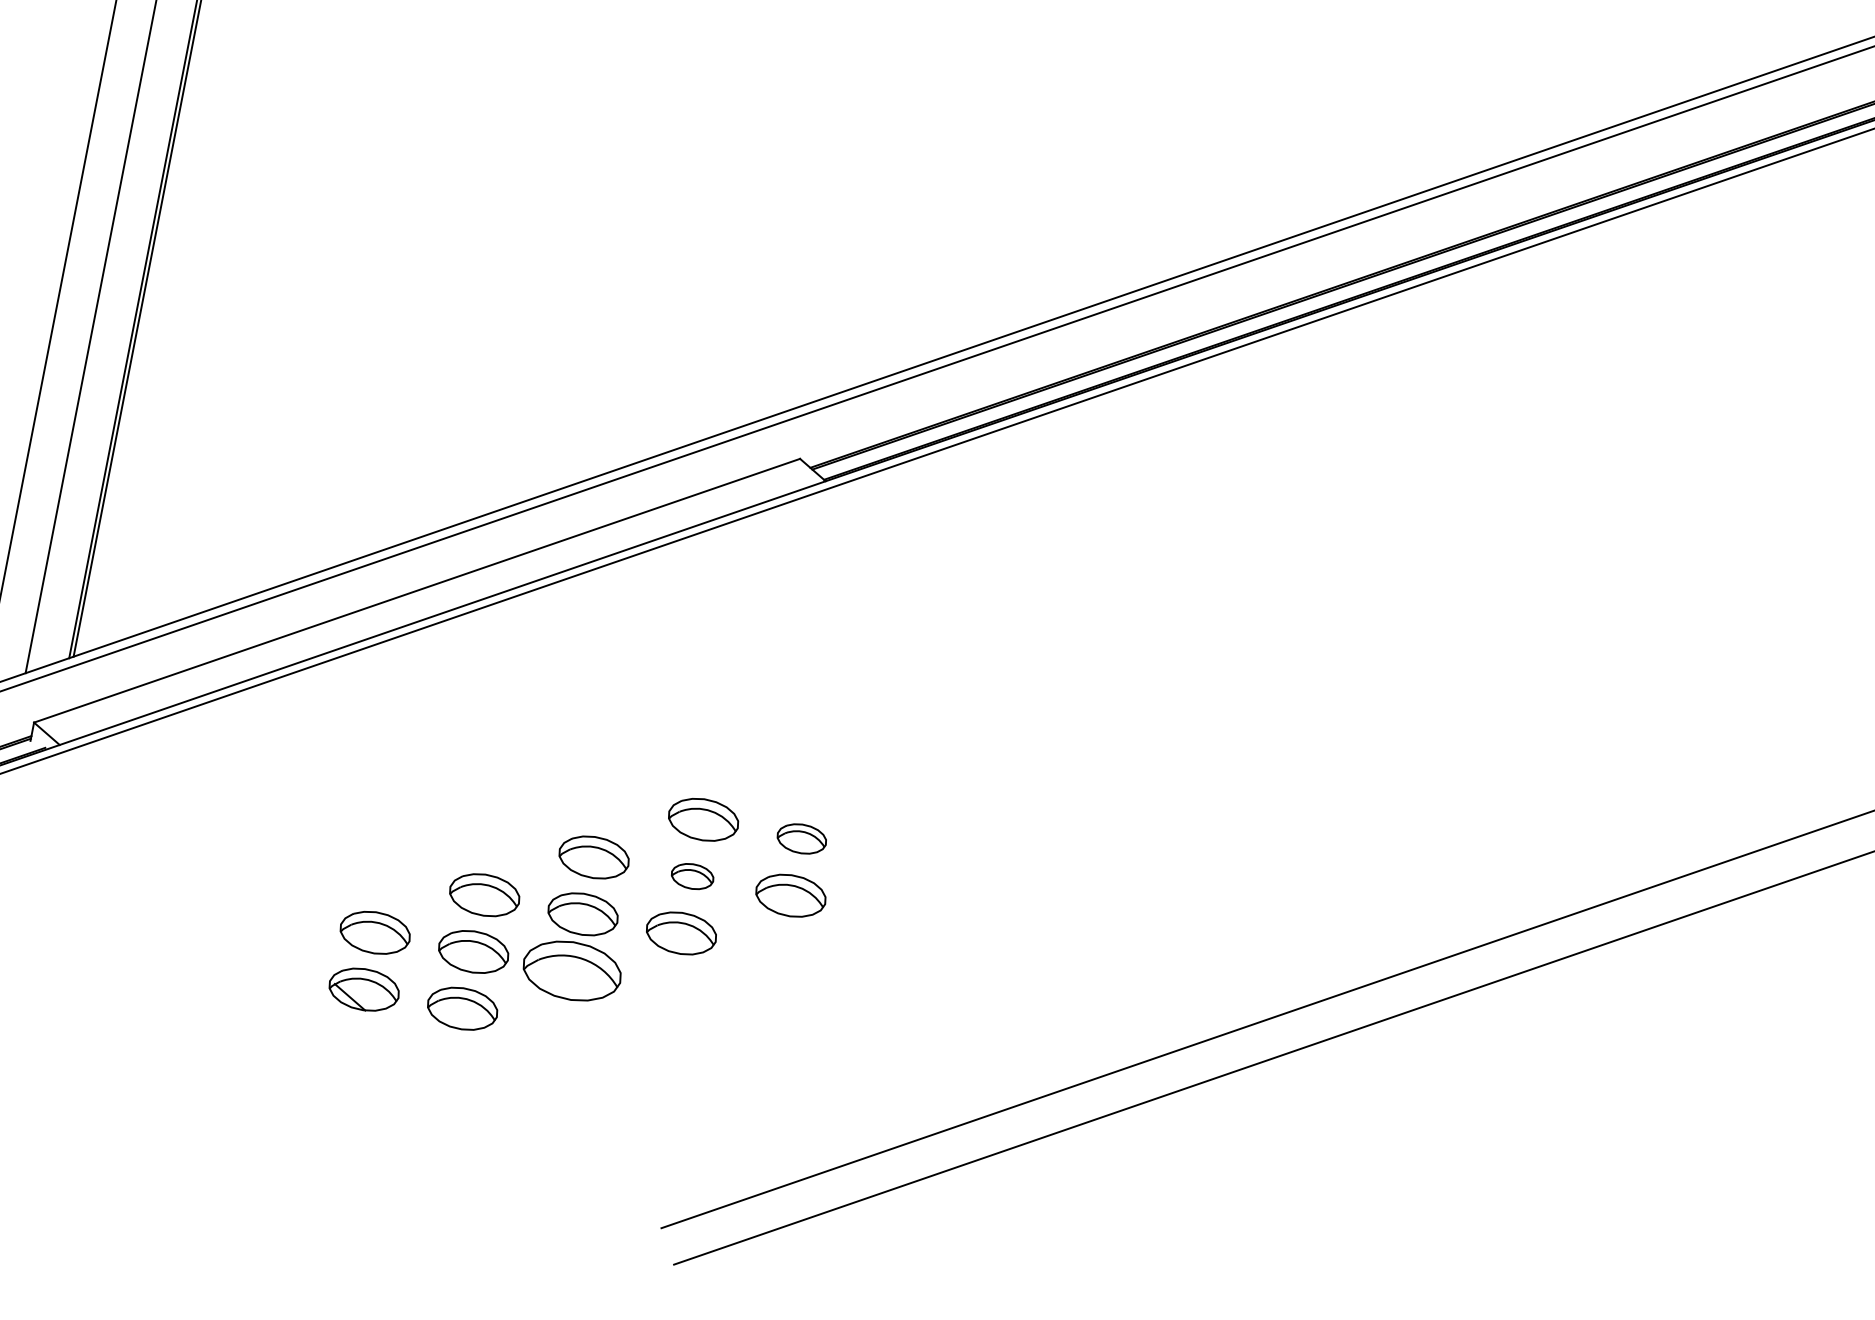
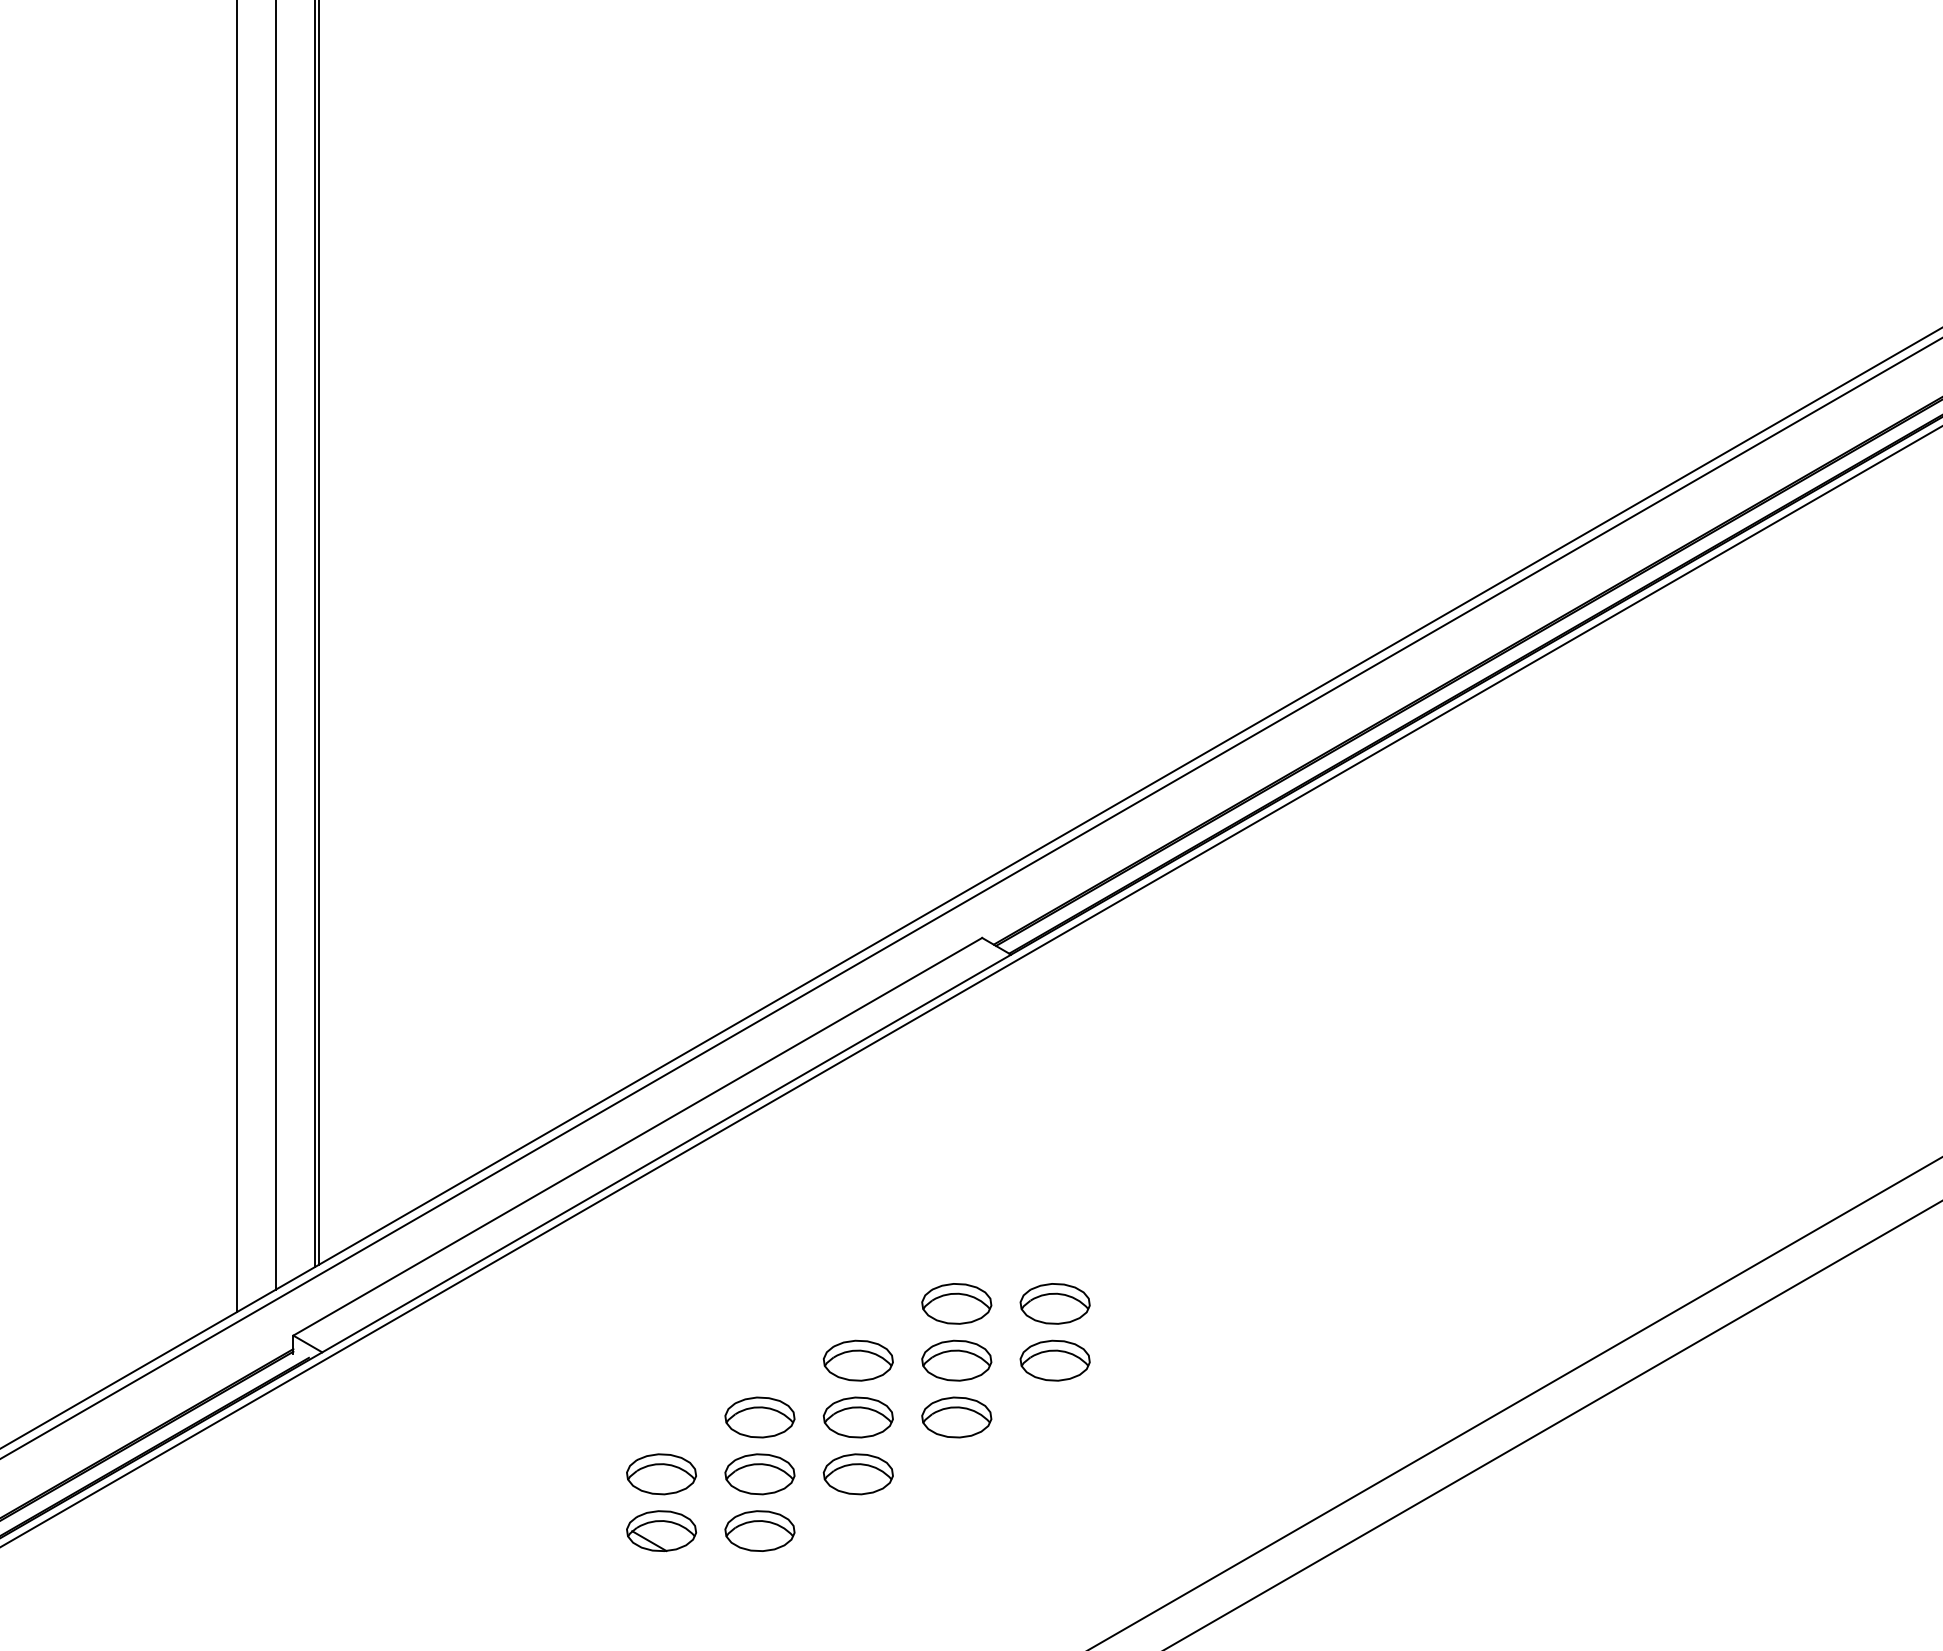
part: (801, 838) -> (1054, 1303), size x1.43
part: (692, 876) -> (956, 1360), size x1.67
part: (571, 971) -> (857, 1474), size x0.71

